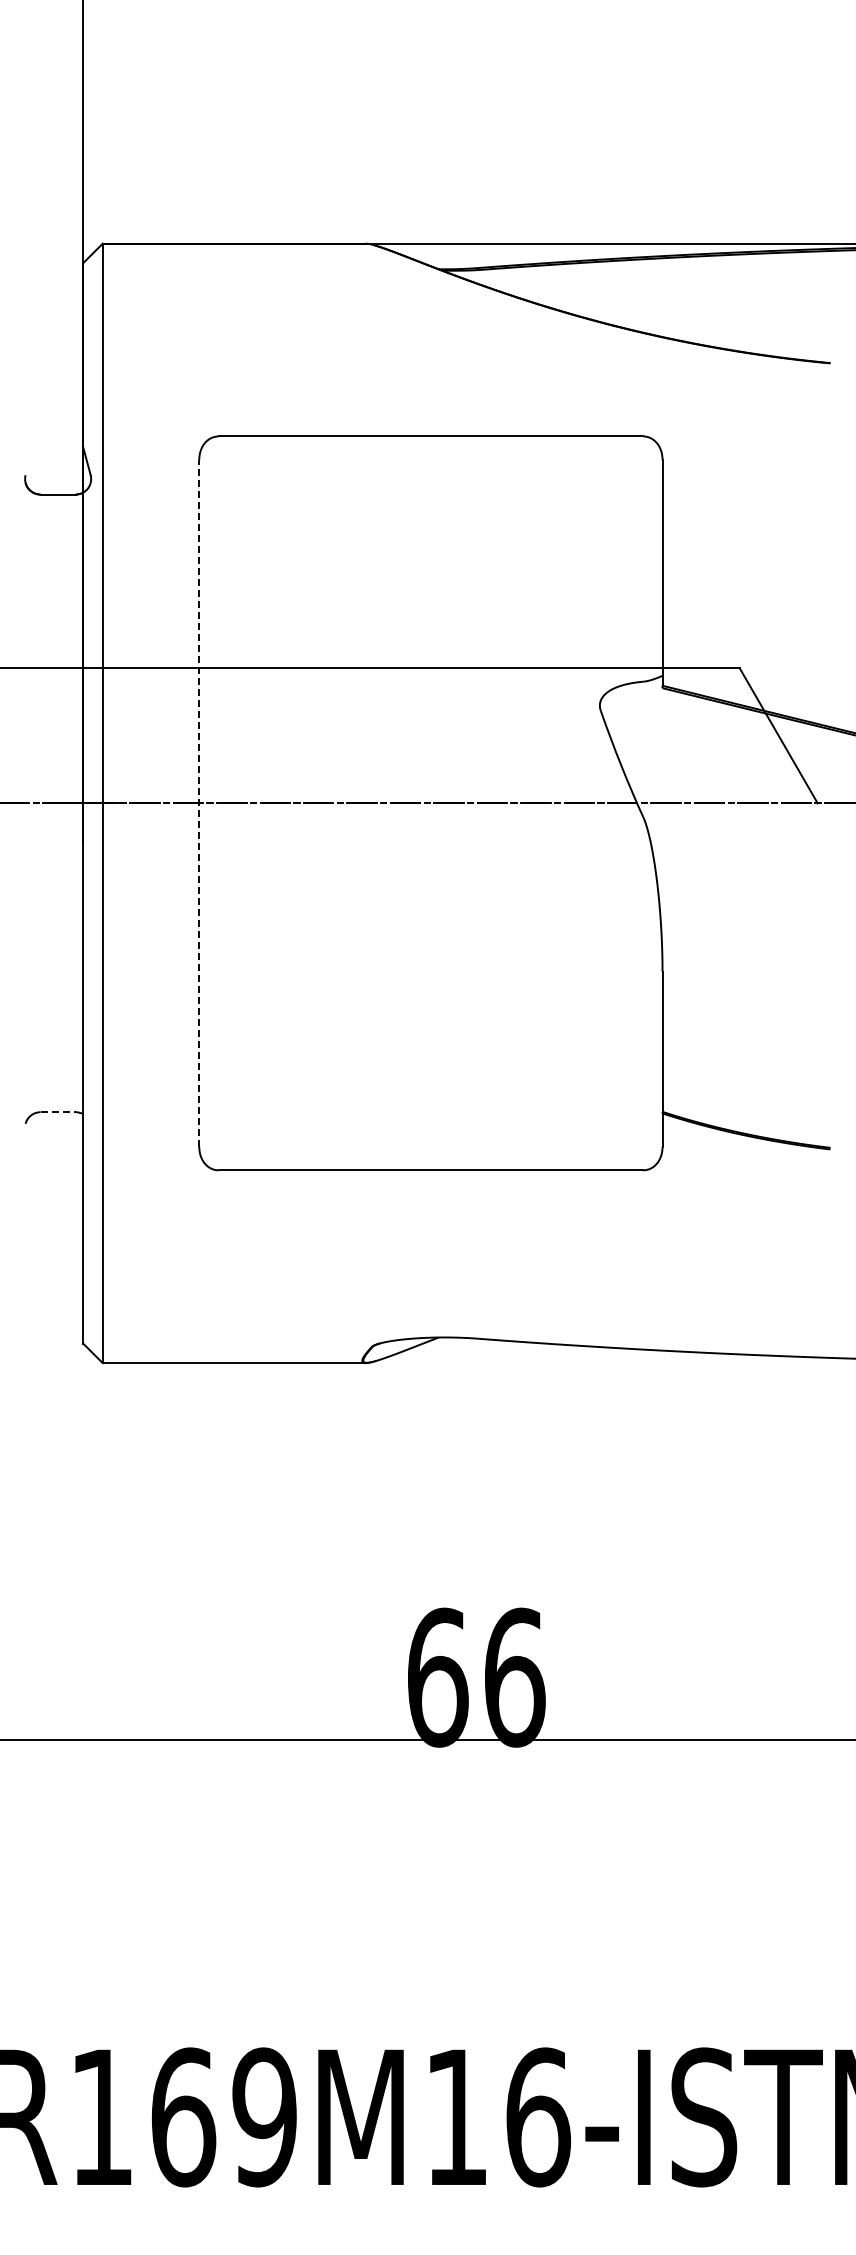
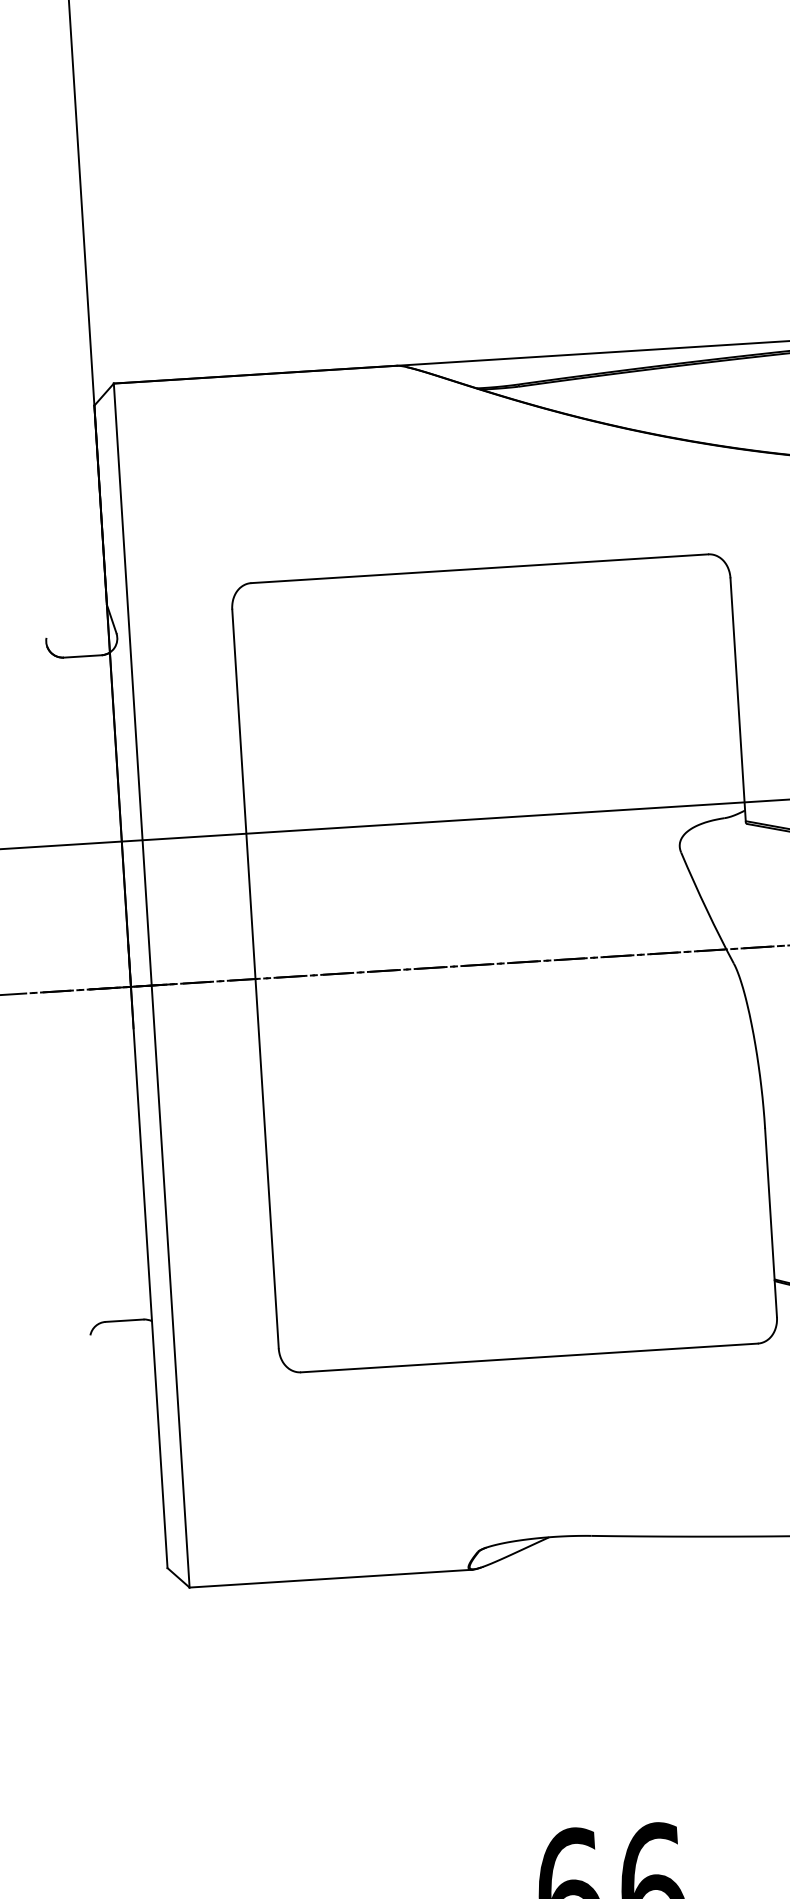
line: (199, 802) -> (255, 978), dashed -> solid
line: (58, 1112) -> (125, 1320), dashed -> solid

